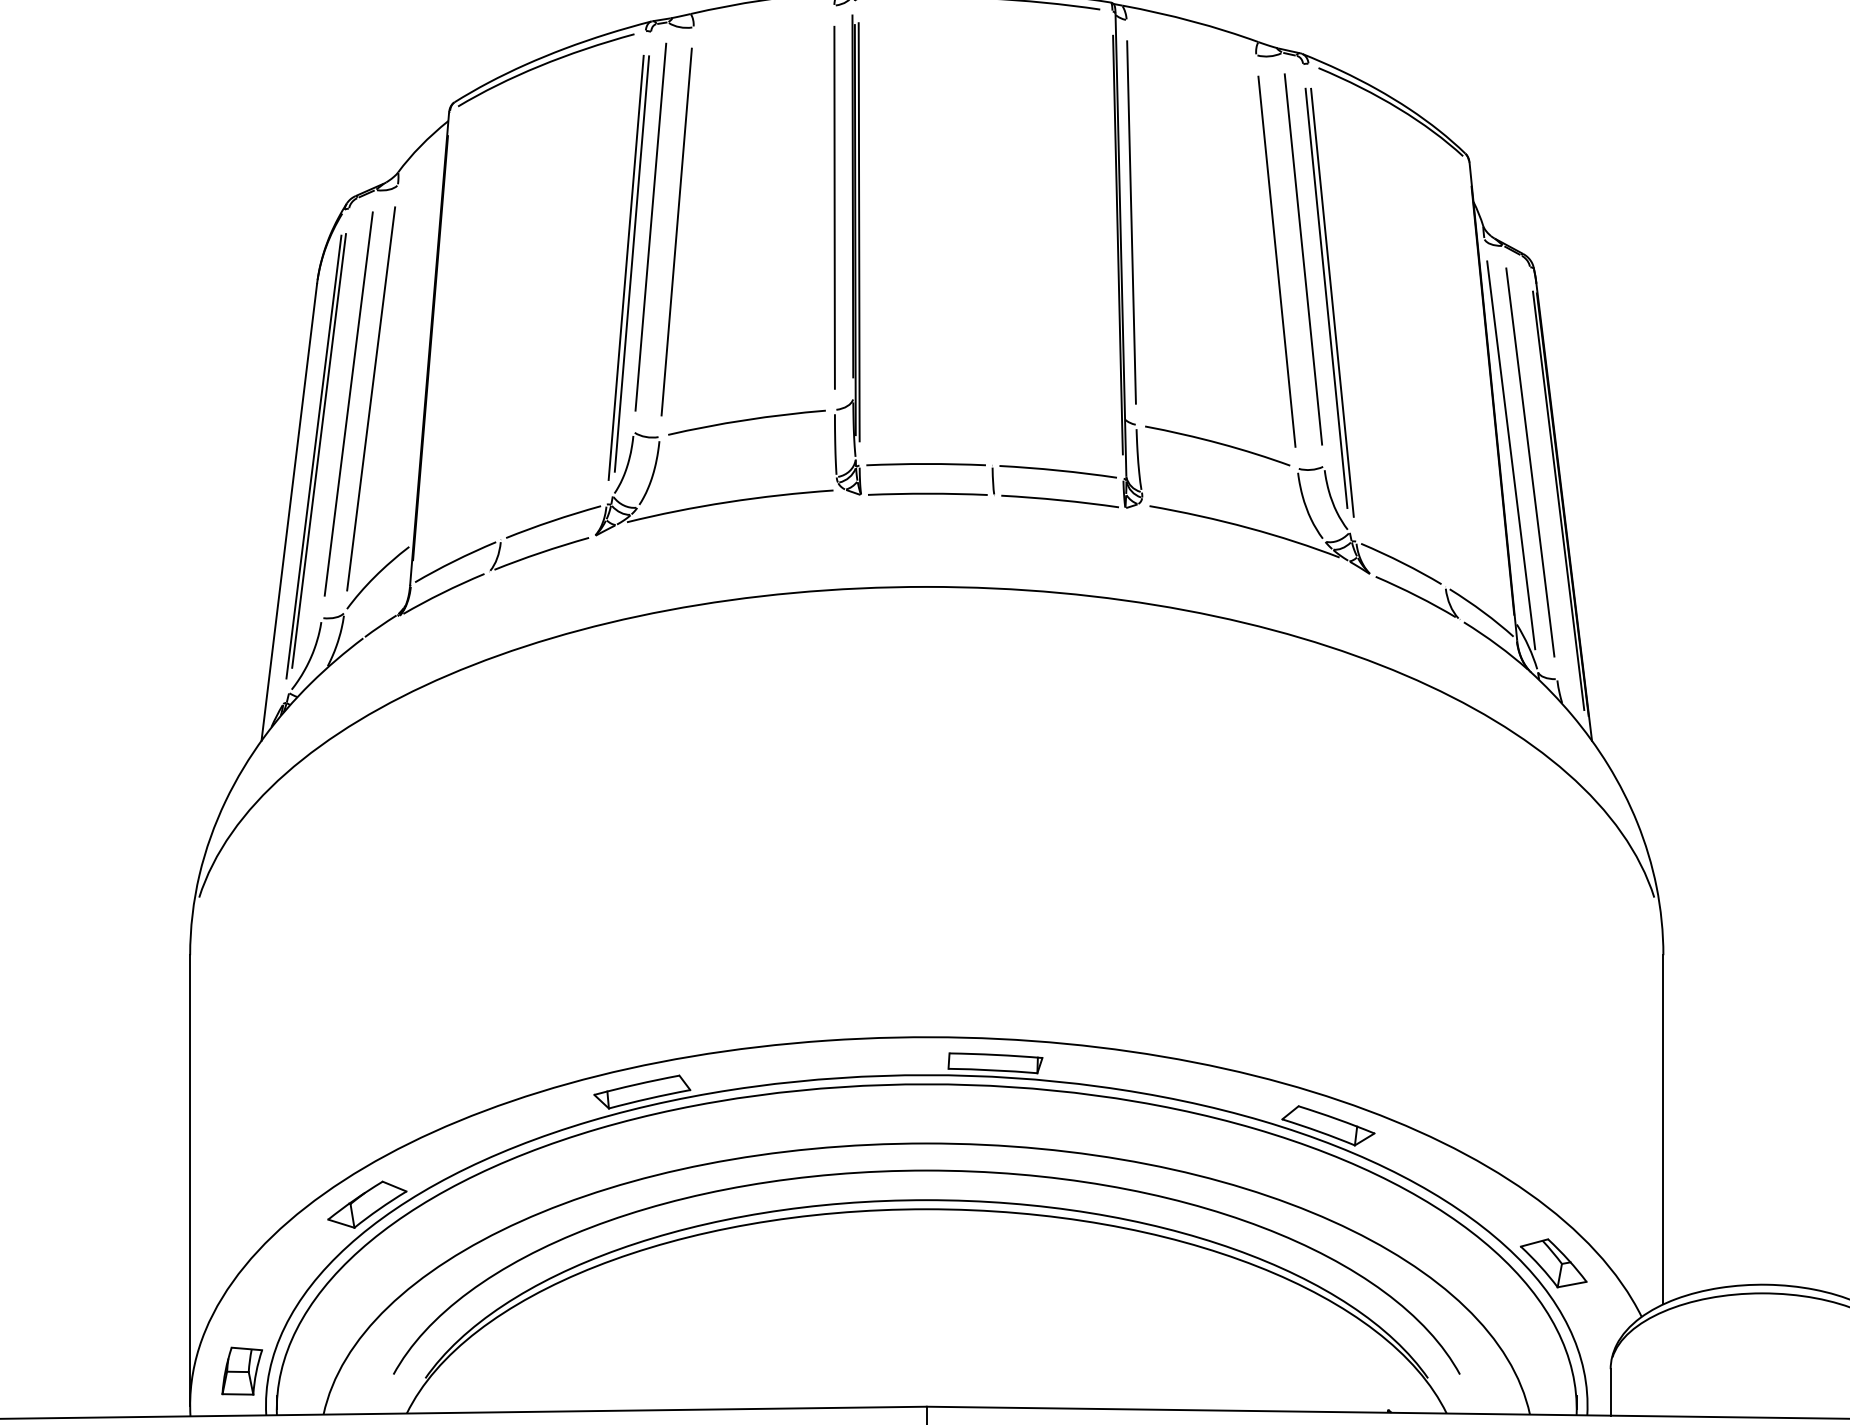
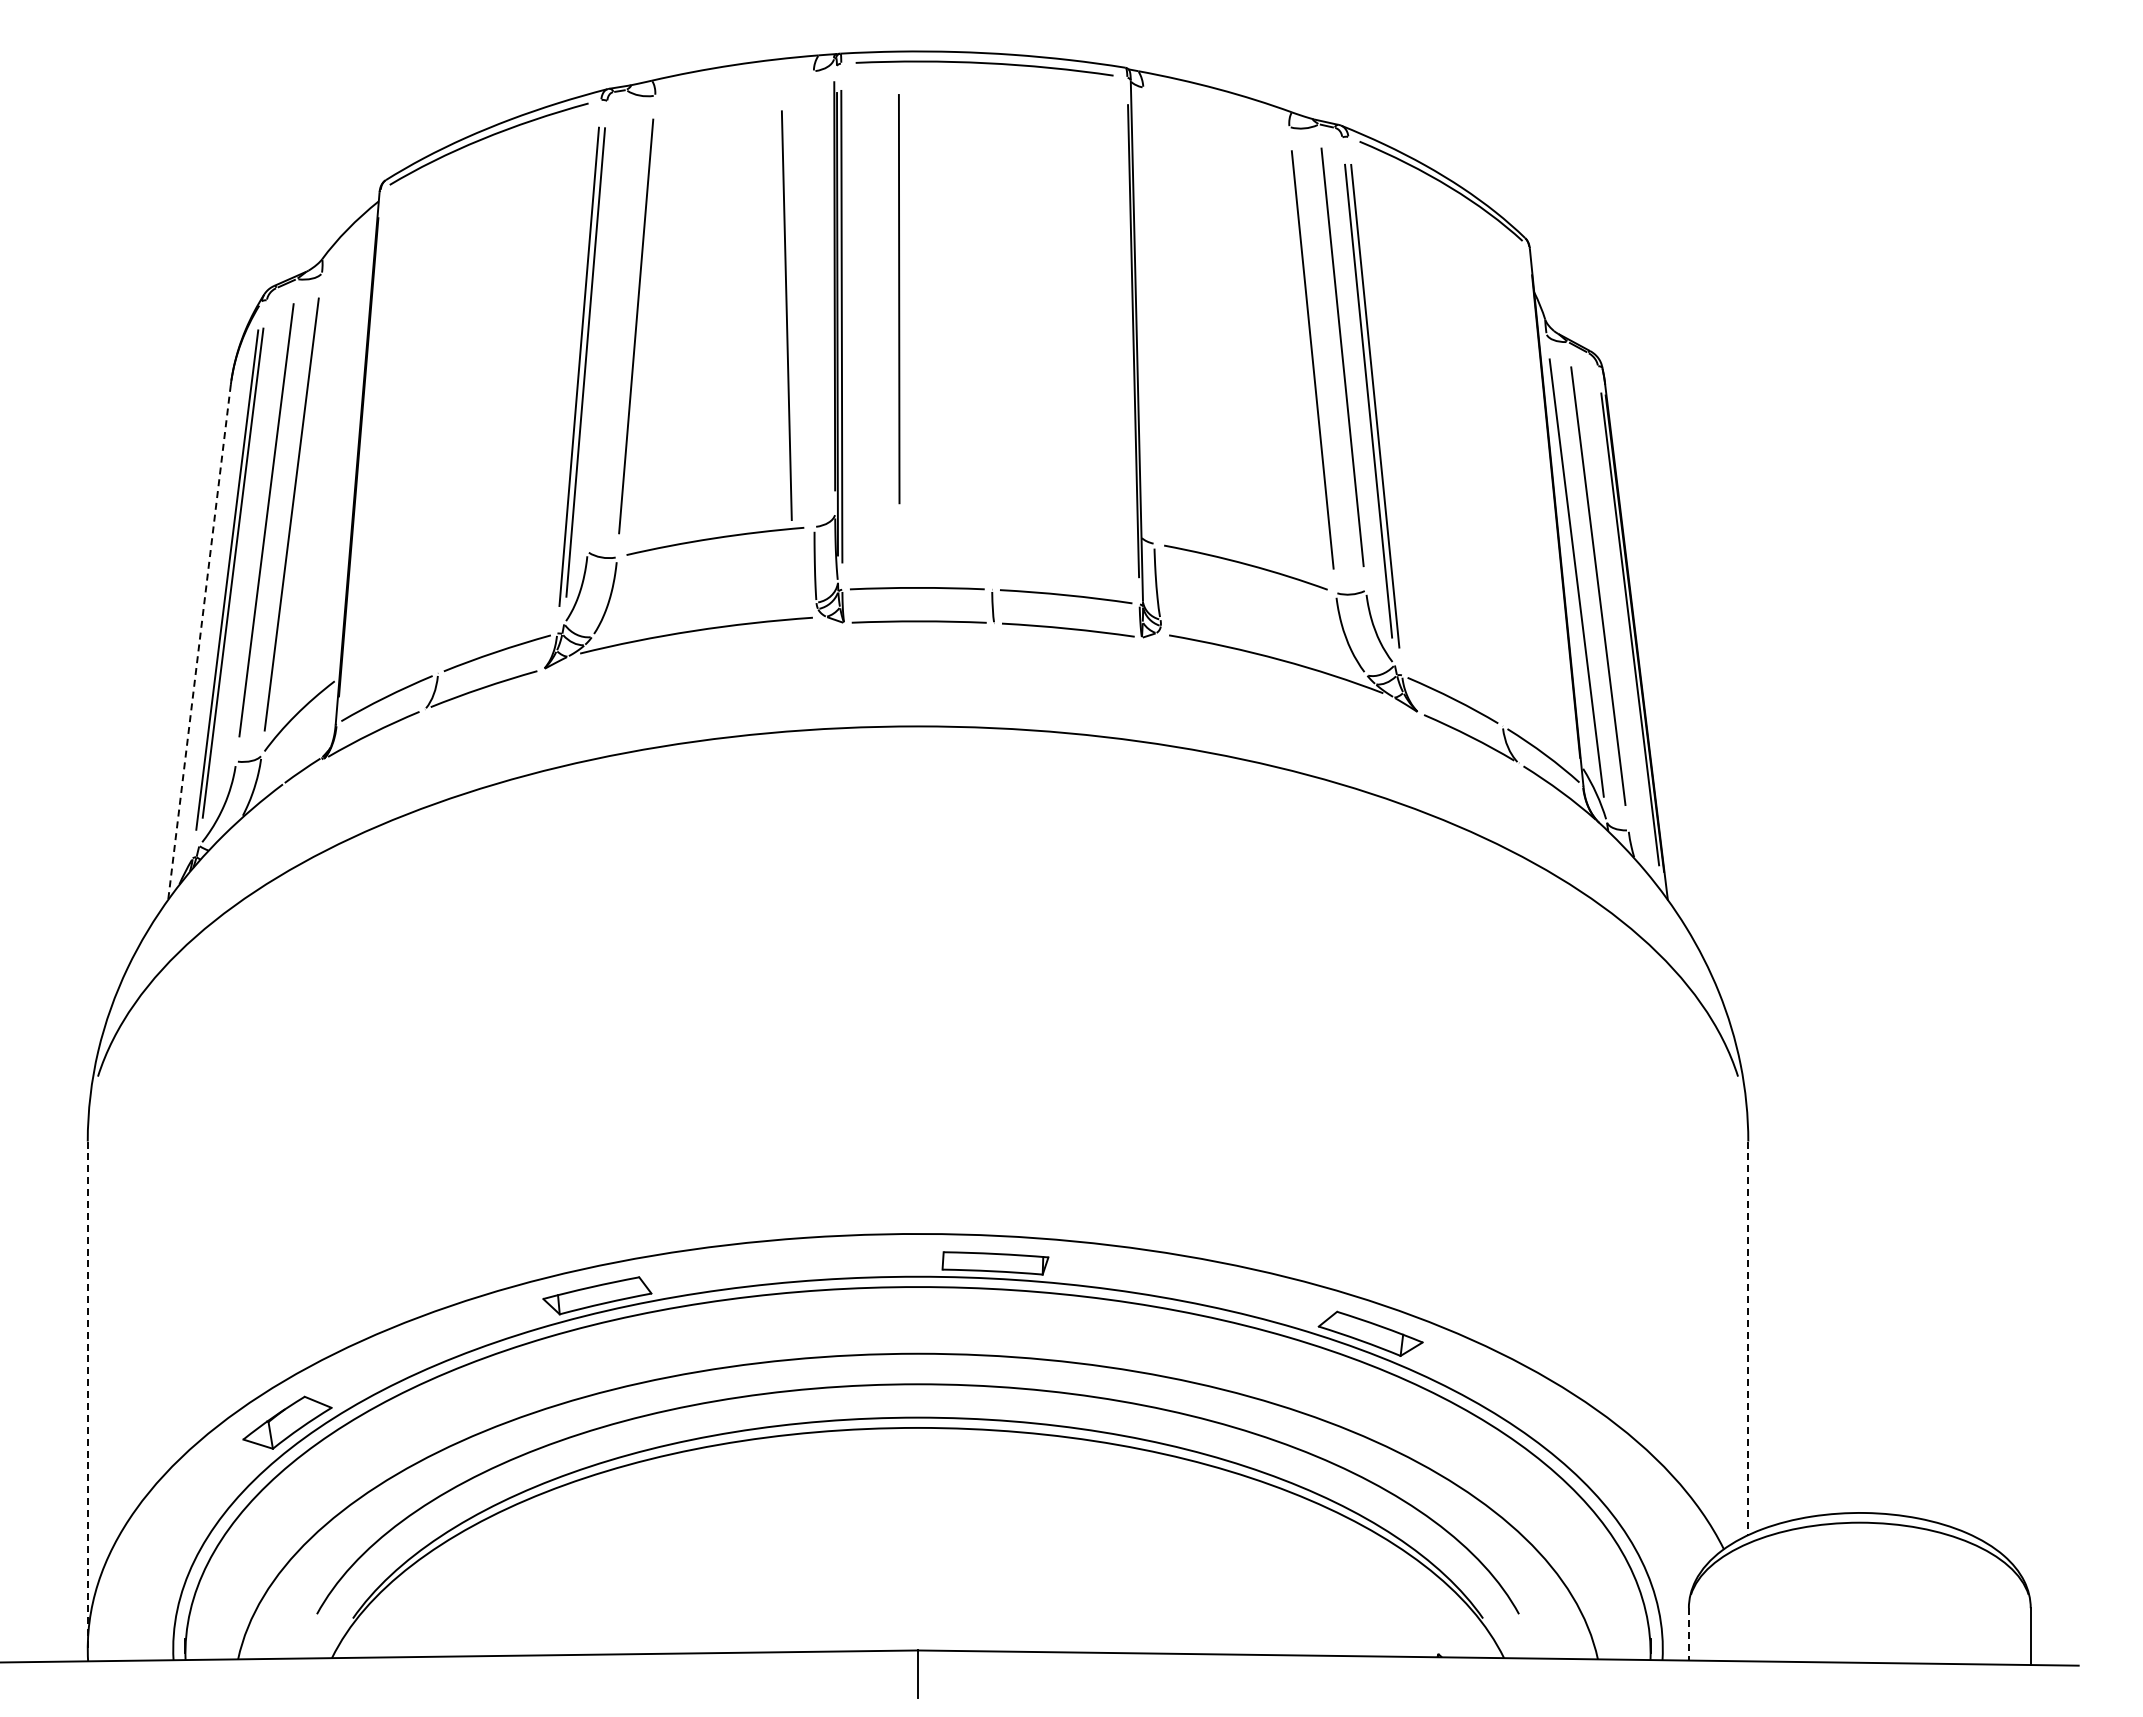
line: (834, 208) -> (899, 299), moved
line: (1131, 222) -> (786, 315), moved
line: (650, 226) -> (606, 320), removed
line: (289, 512) -> (199, 642), solid -> dashed
line: (1663, 1129) -> (1748, 1338), solid -> dashed
line: (189, 1180) -> (87, 1395), solid -> dashed
part: (1553, 1263) -> (1624, 1488), removed
part: (242, 1371) -> (146, 1610), removed
line: (1610, 1392) -> (1688, 1634), solid -> dashed

